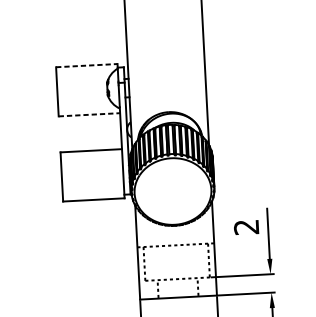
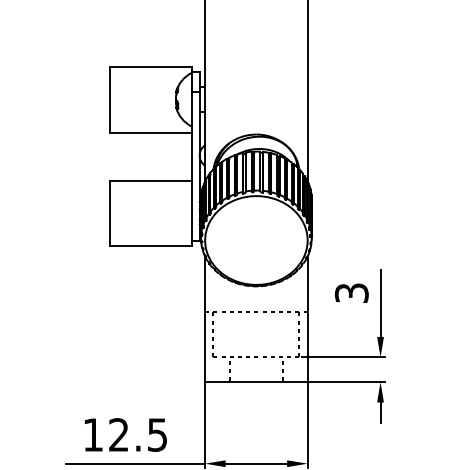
line: (86, 65) -> (150, 66), dashed -> solid
line: (89, 114) -> (150, 132), dashed -> solid
text: (246, 227) -> (351, 293), 2 -> 3

